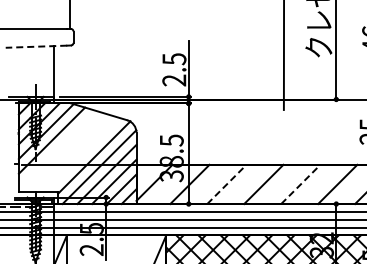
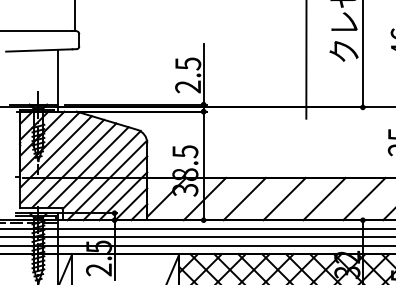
line: (36, 46) -> (39, 50), dashed -> solid
line: (57, 149) -> (62, 161), added
line: (68, 153) -> (73, 165), added
line: (81, 154) -> (87, 166), added
line: (226, 184) -> (244, 199), dashed -> solid
line: (300, 184) -> (324, 199), dashed -> solid

